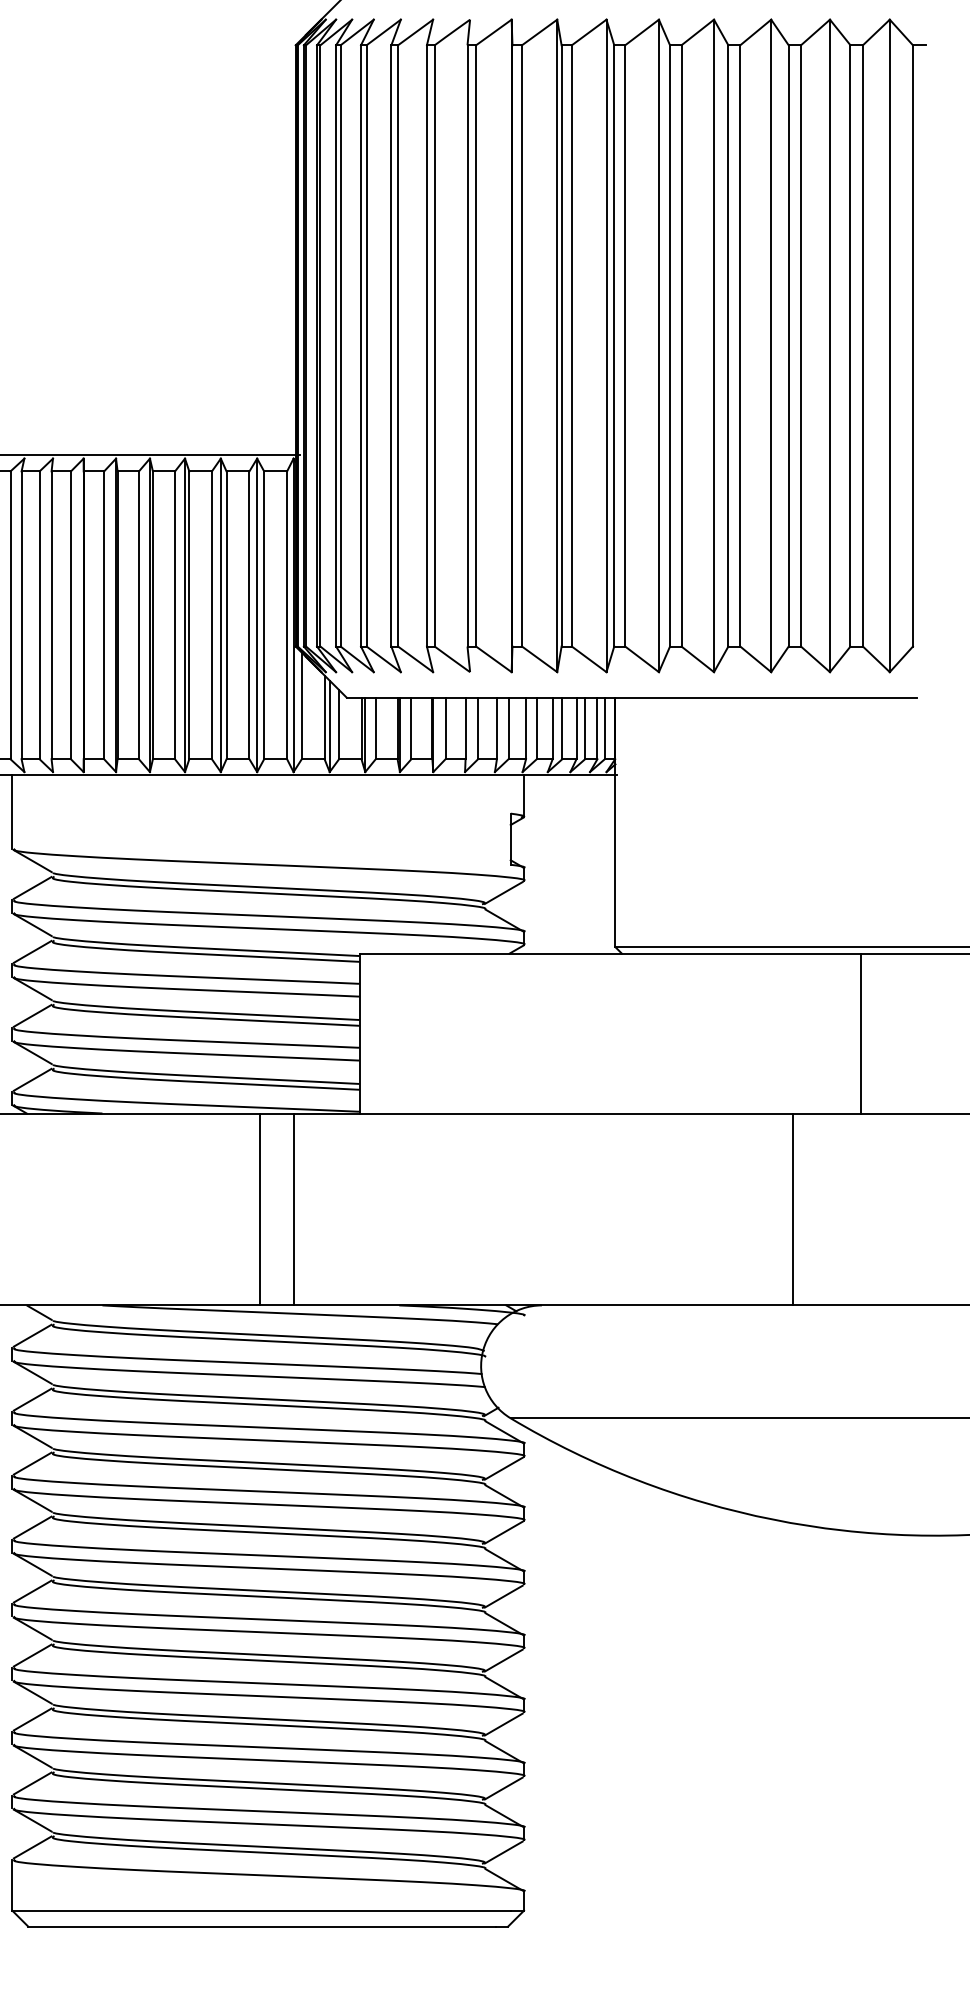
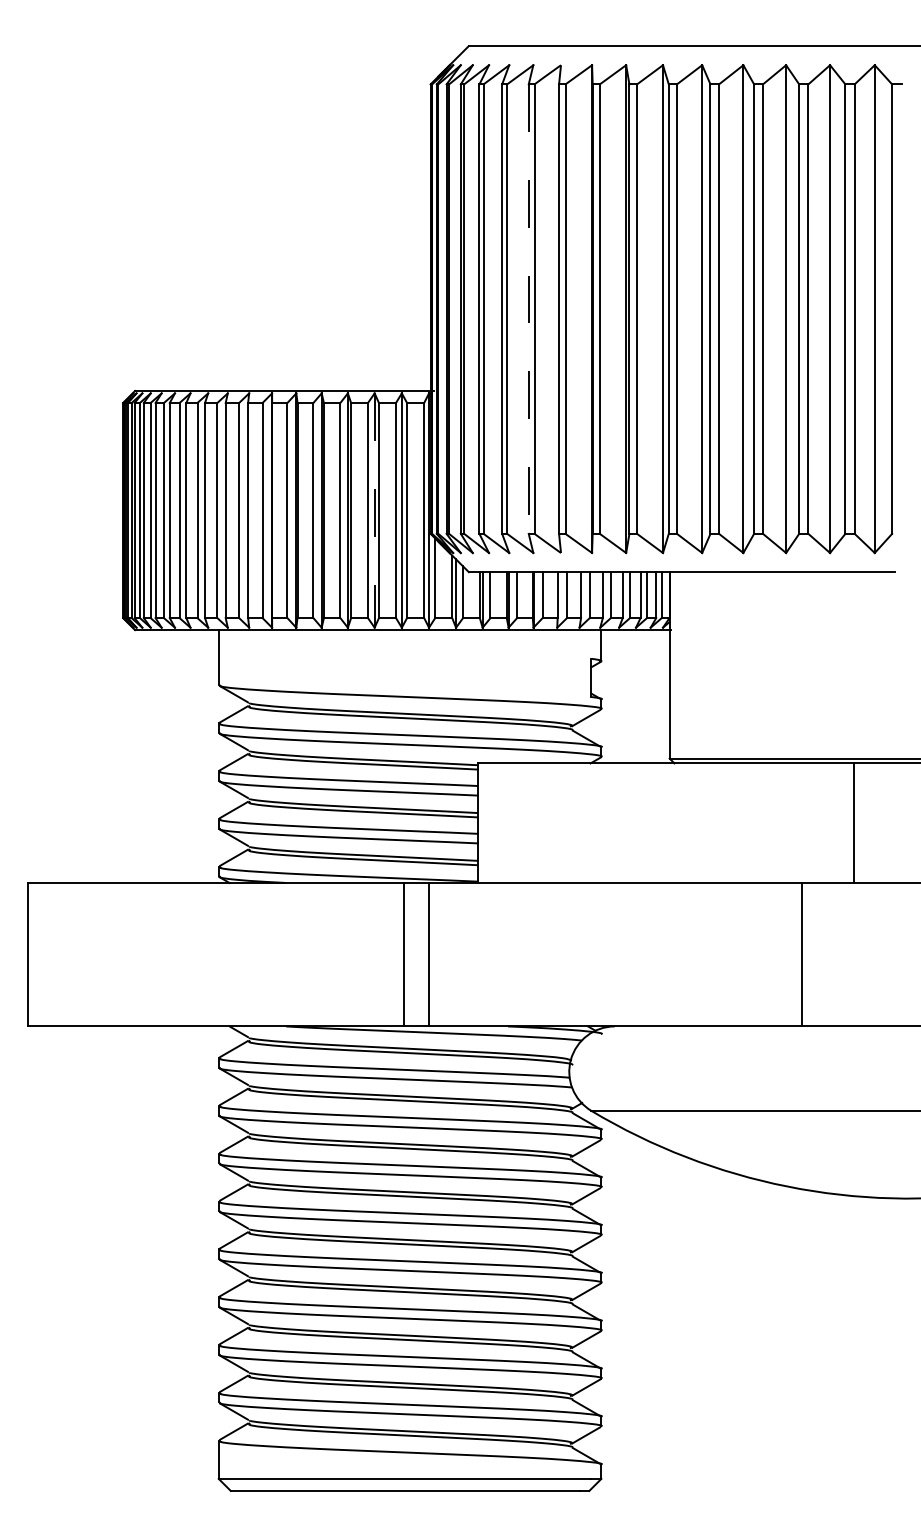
line: (426, 346) -> (528, 309), solid -> dashed
line: (220, 616) -> (374, 511), solid -> dashed

